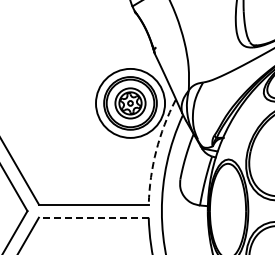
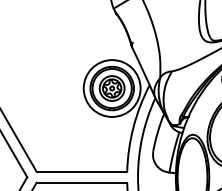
arc: (156, 150) -> (133, 127), dashed -> solid
line: (93, 217) -> (81, 182), dashed -> solid

